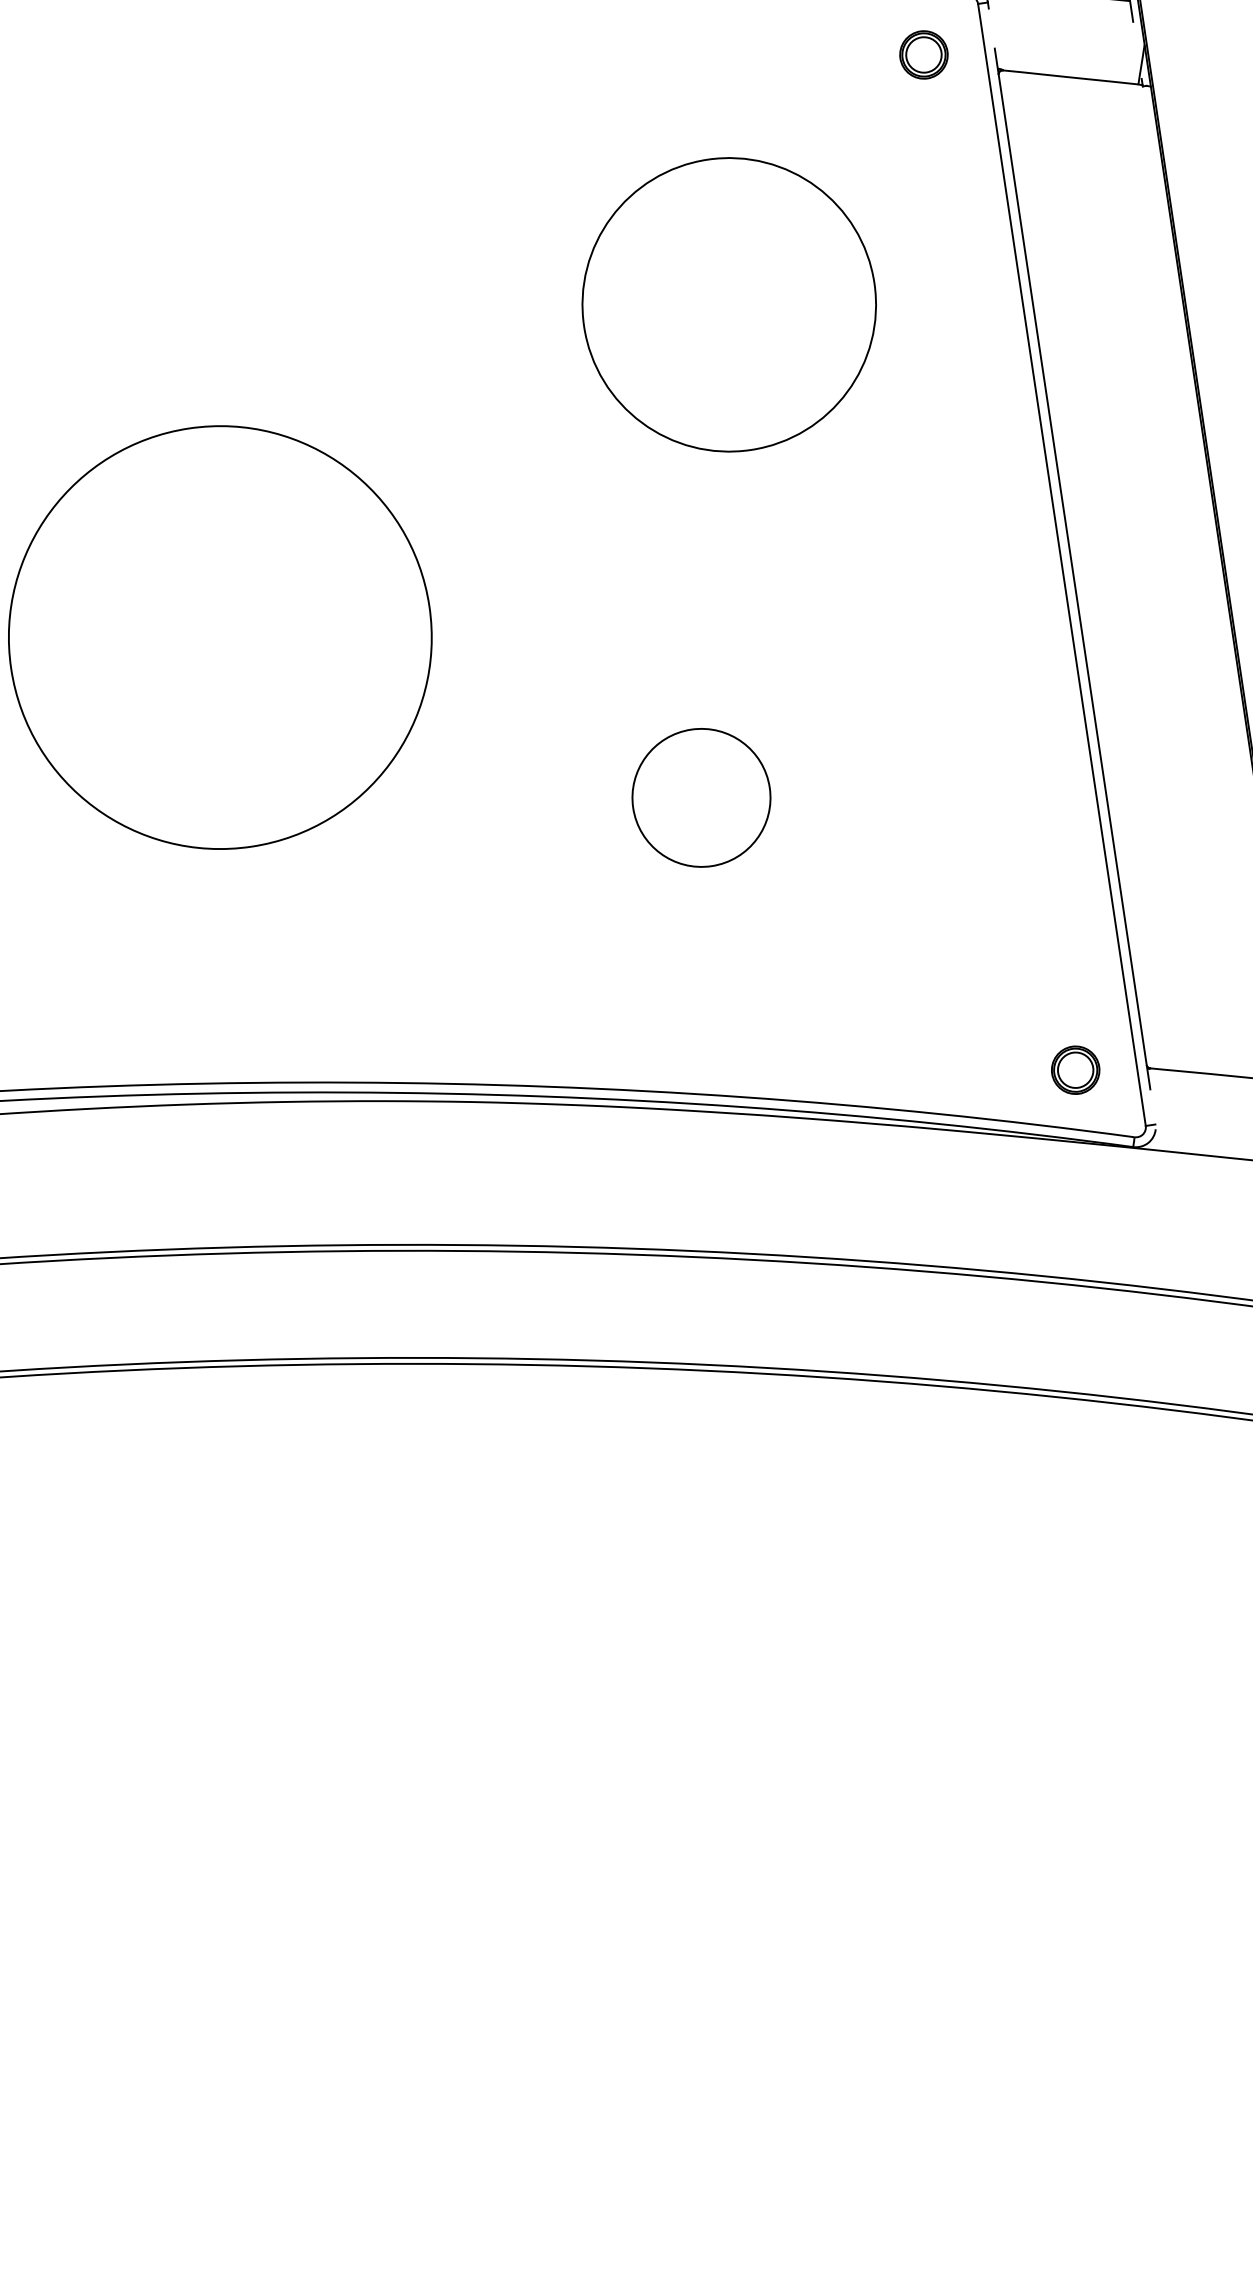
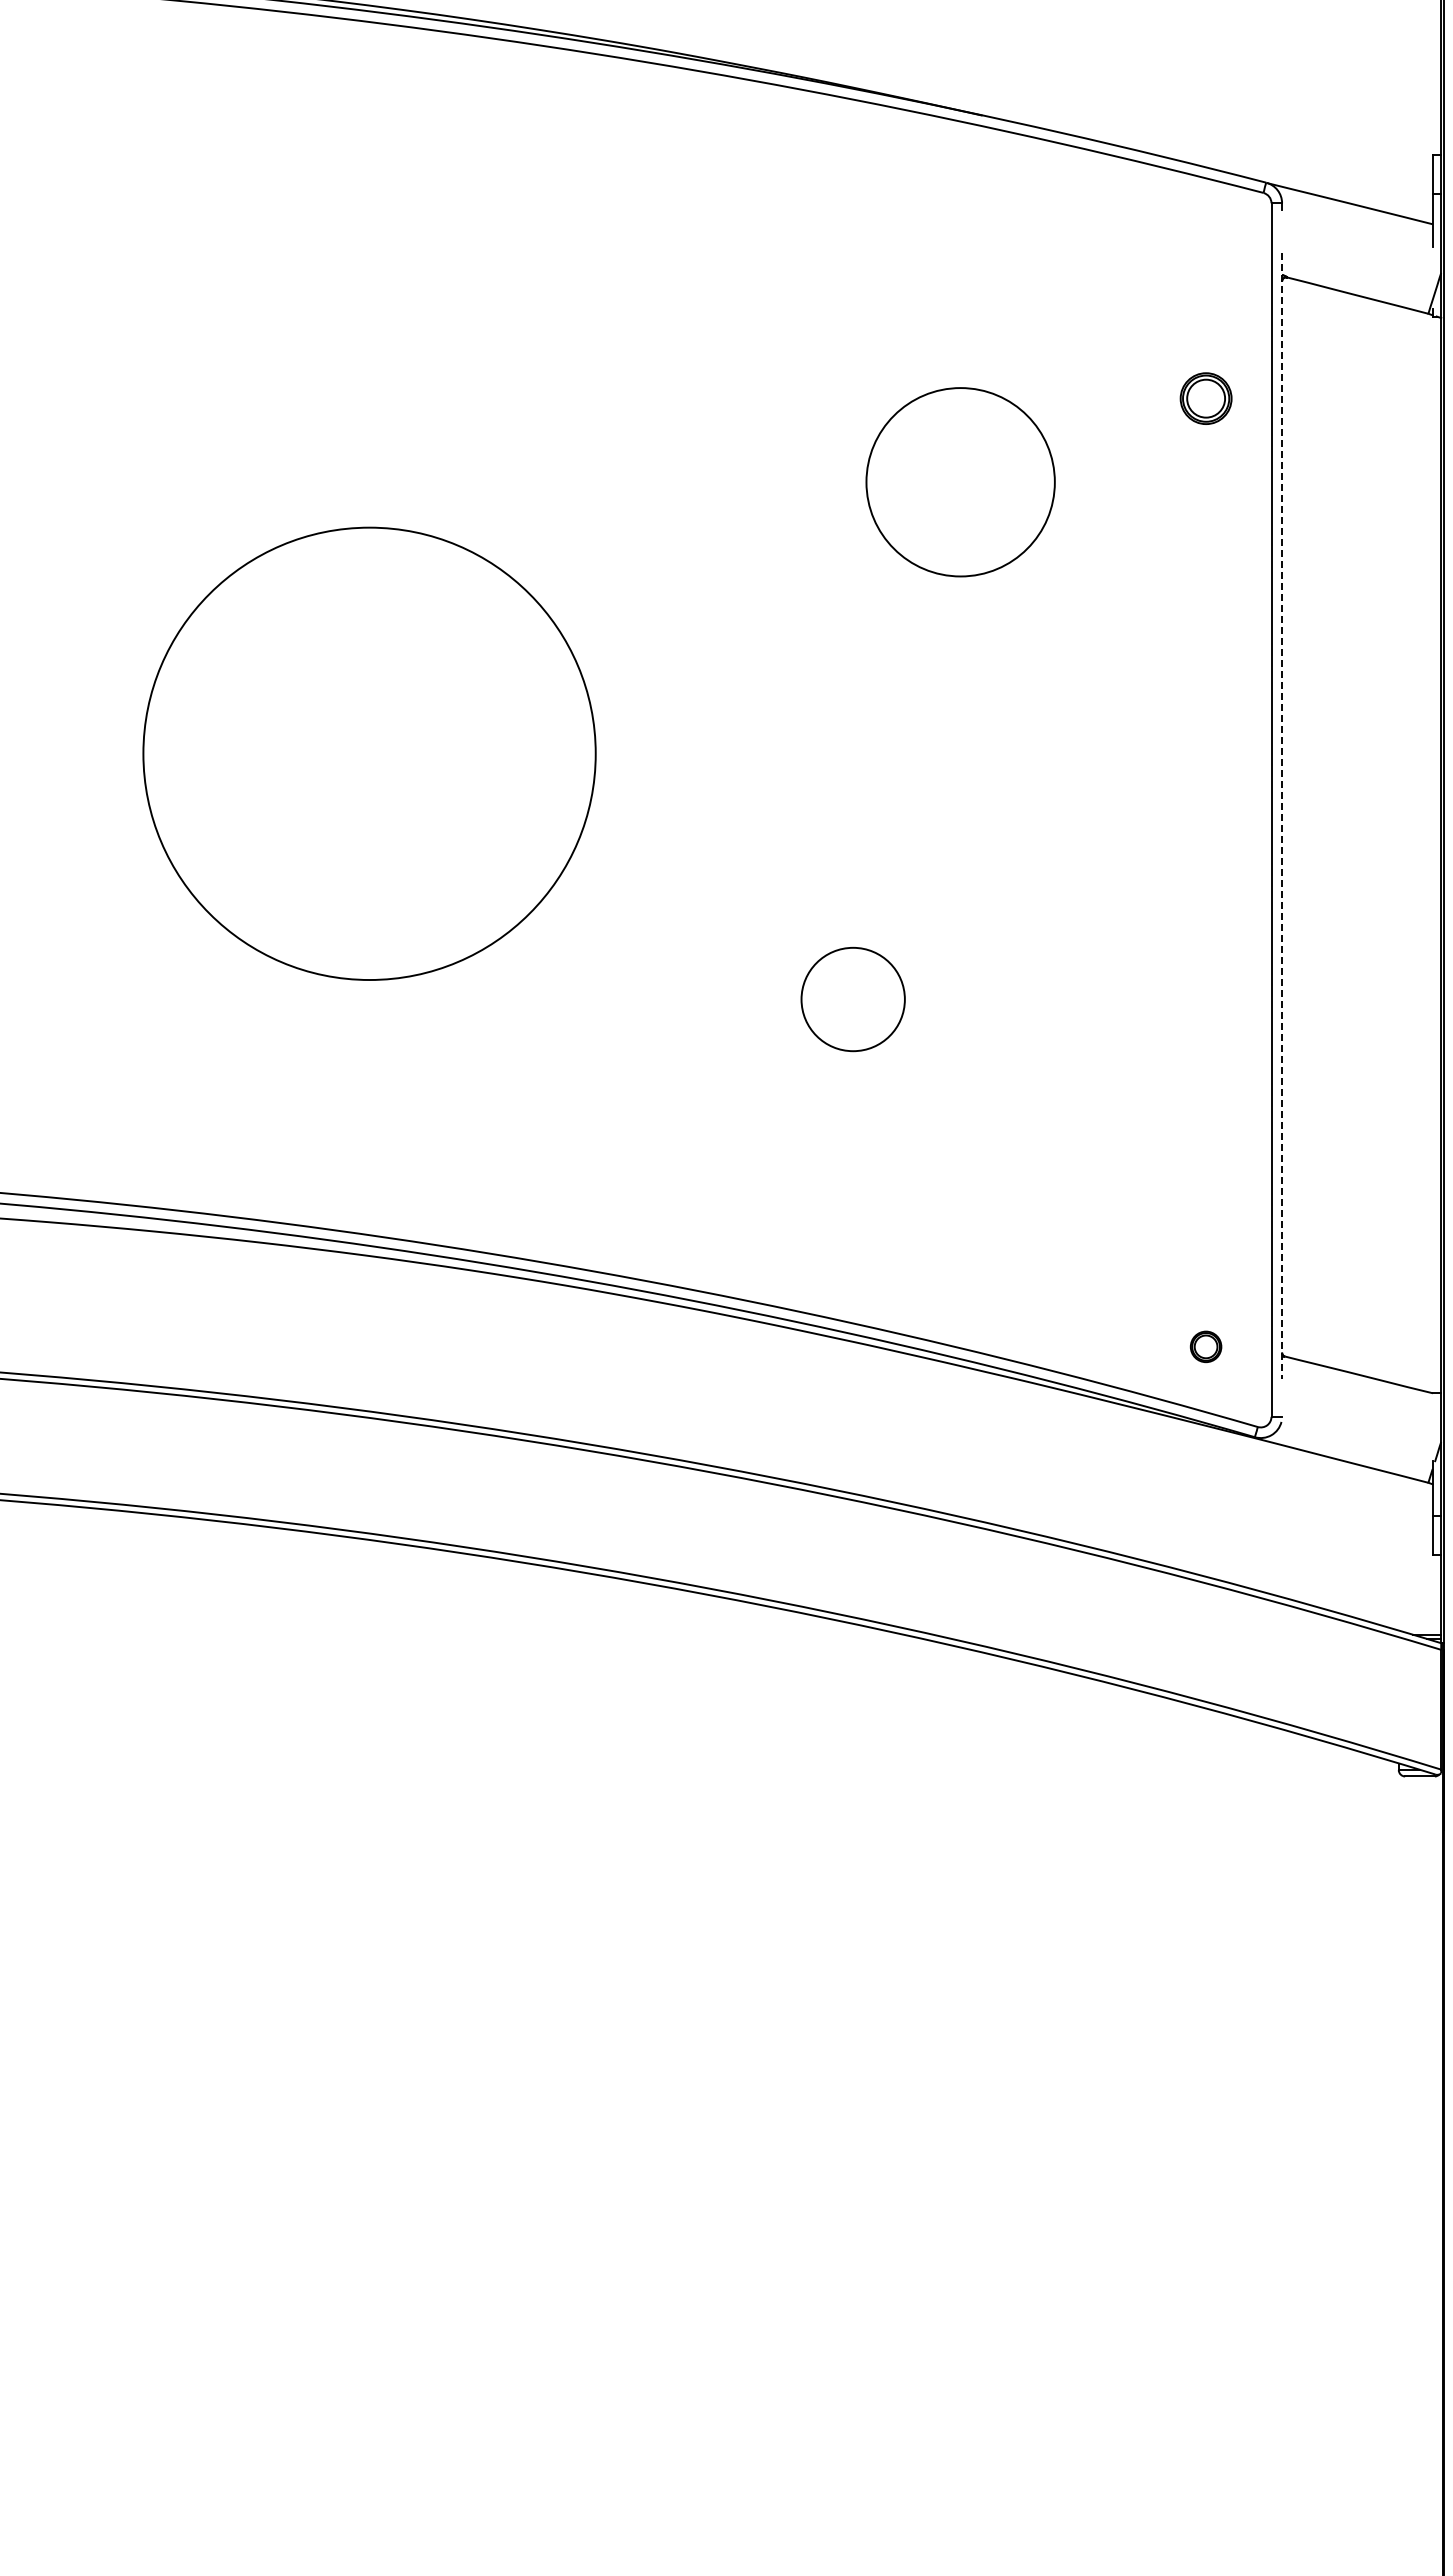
part: (923, 54) -> (1205, 398), moved
circle: (729, 305) -> (960, 482), size x0.6
line: (1073, 569) -> (1282, 816), solid -> dashed
circle: (700, 797) -> (852, 999), size x0.7
part: (1075, 1070) -> (1205, 1346), size x0.6

